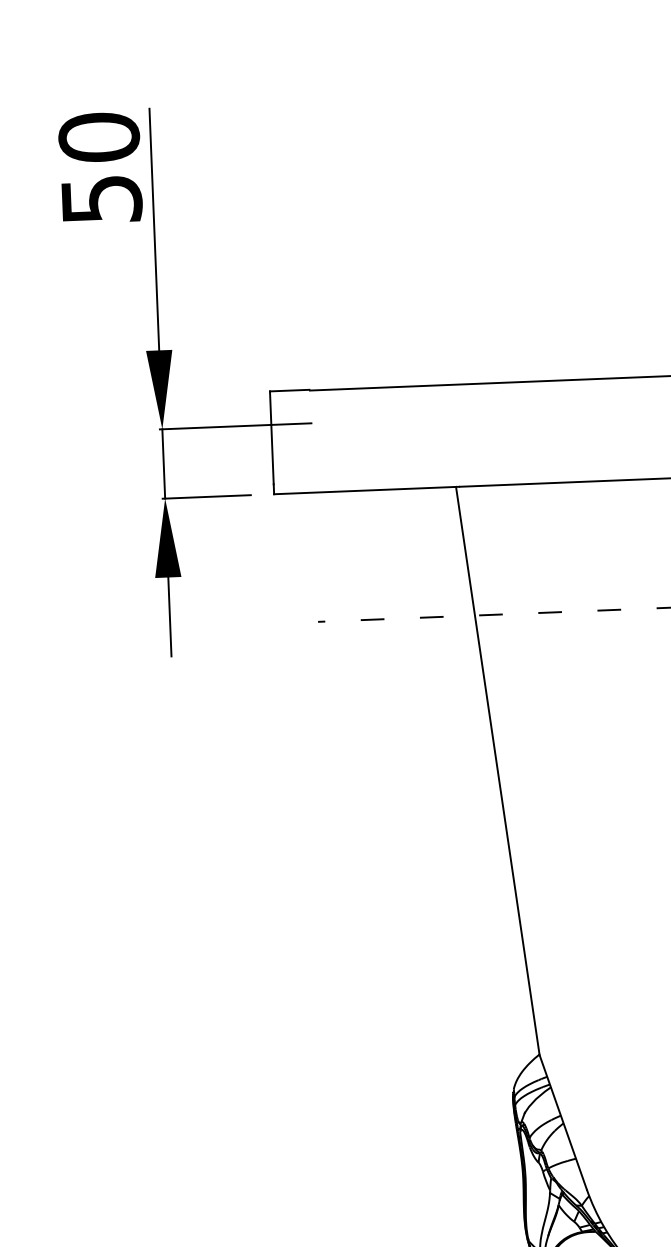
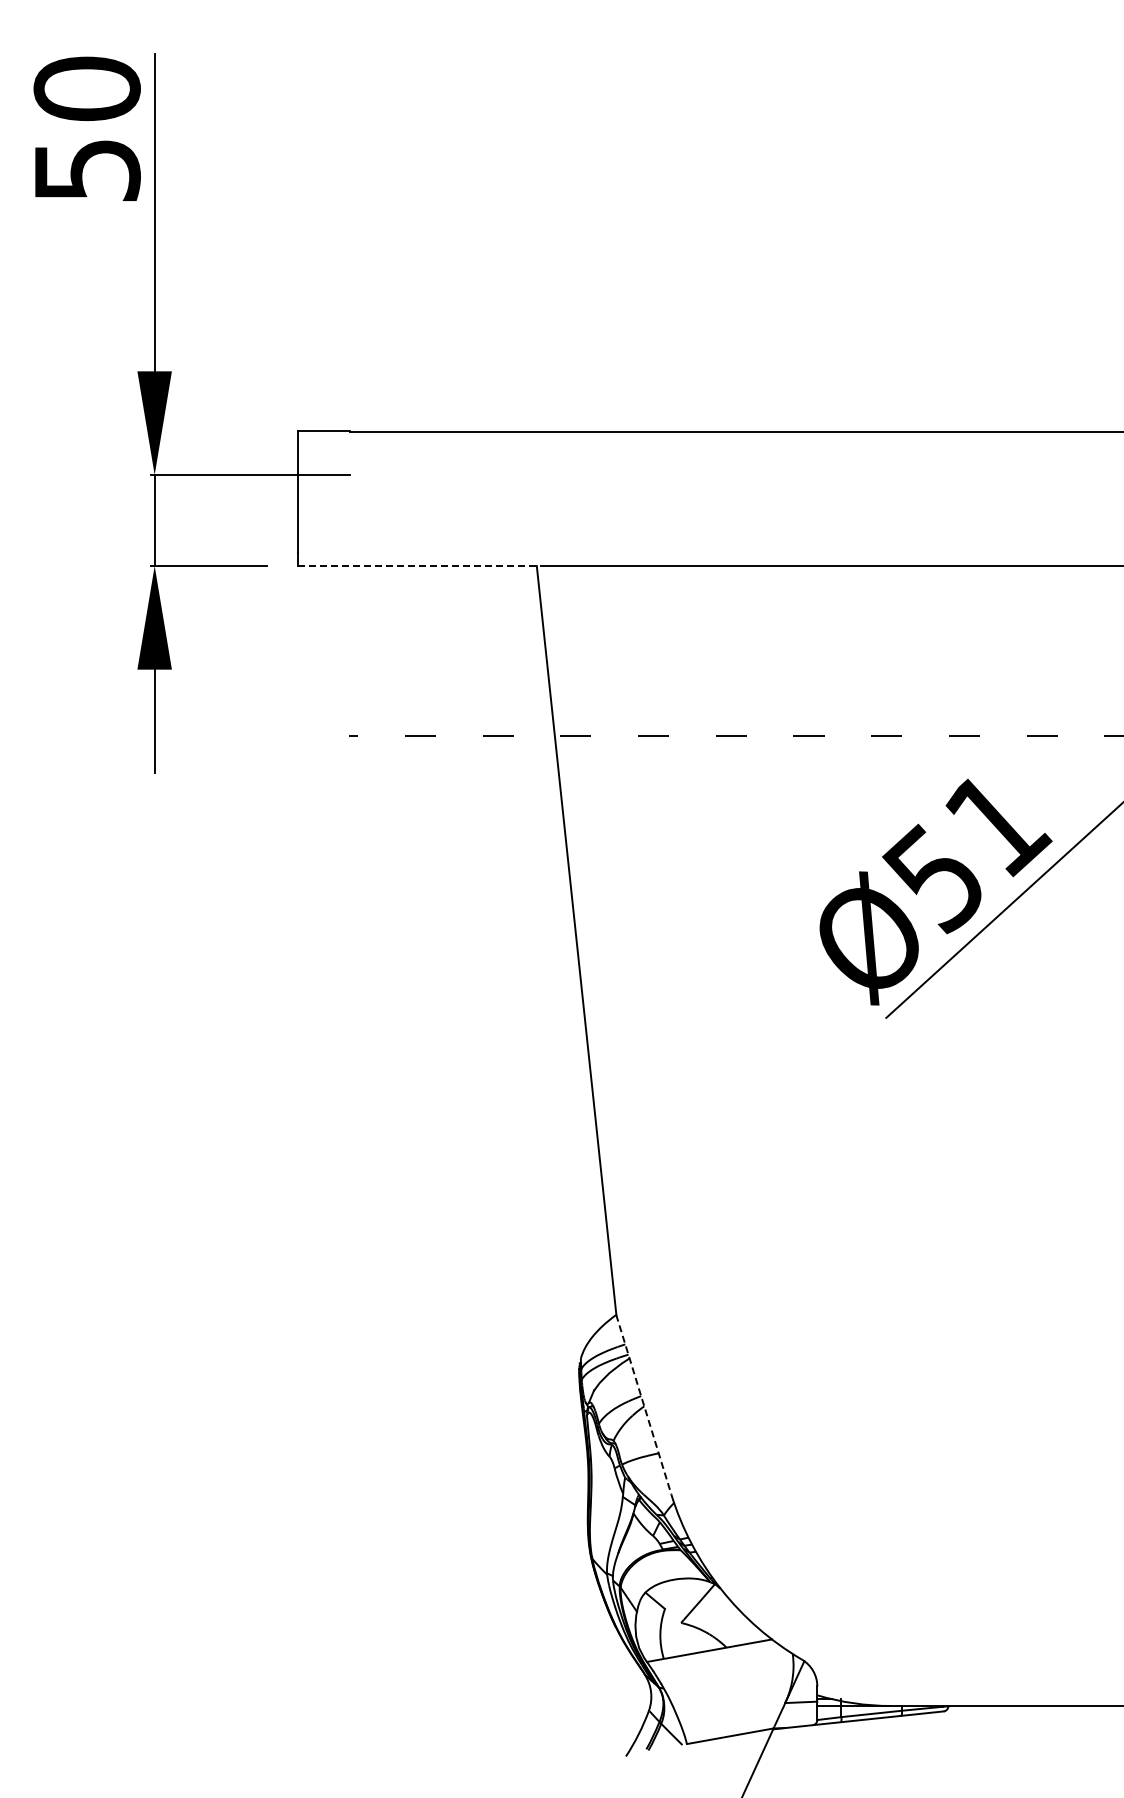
line: (366, 490) -> (419, 566), solid -> dashed
line: (562, 1121) -> (643, 1404), solid -> dashed

